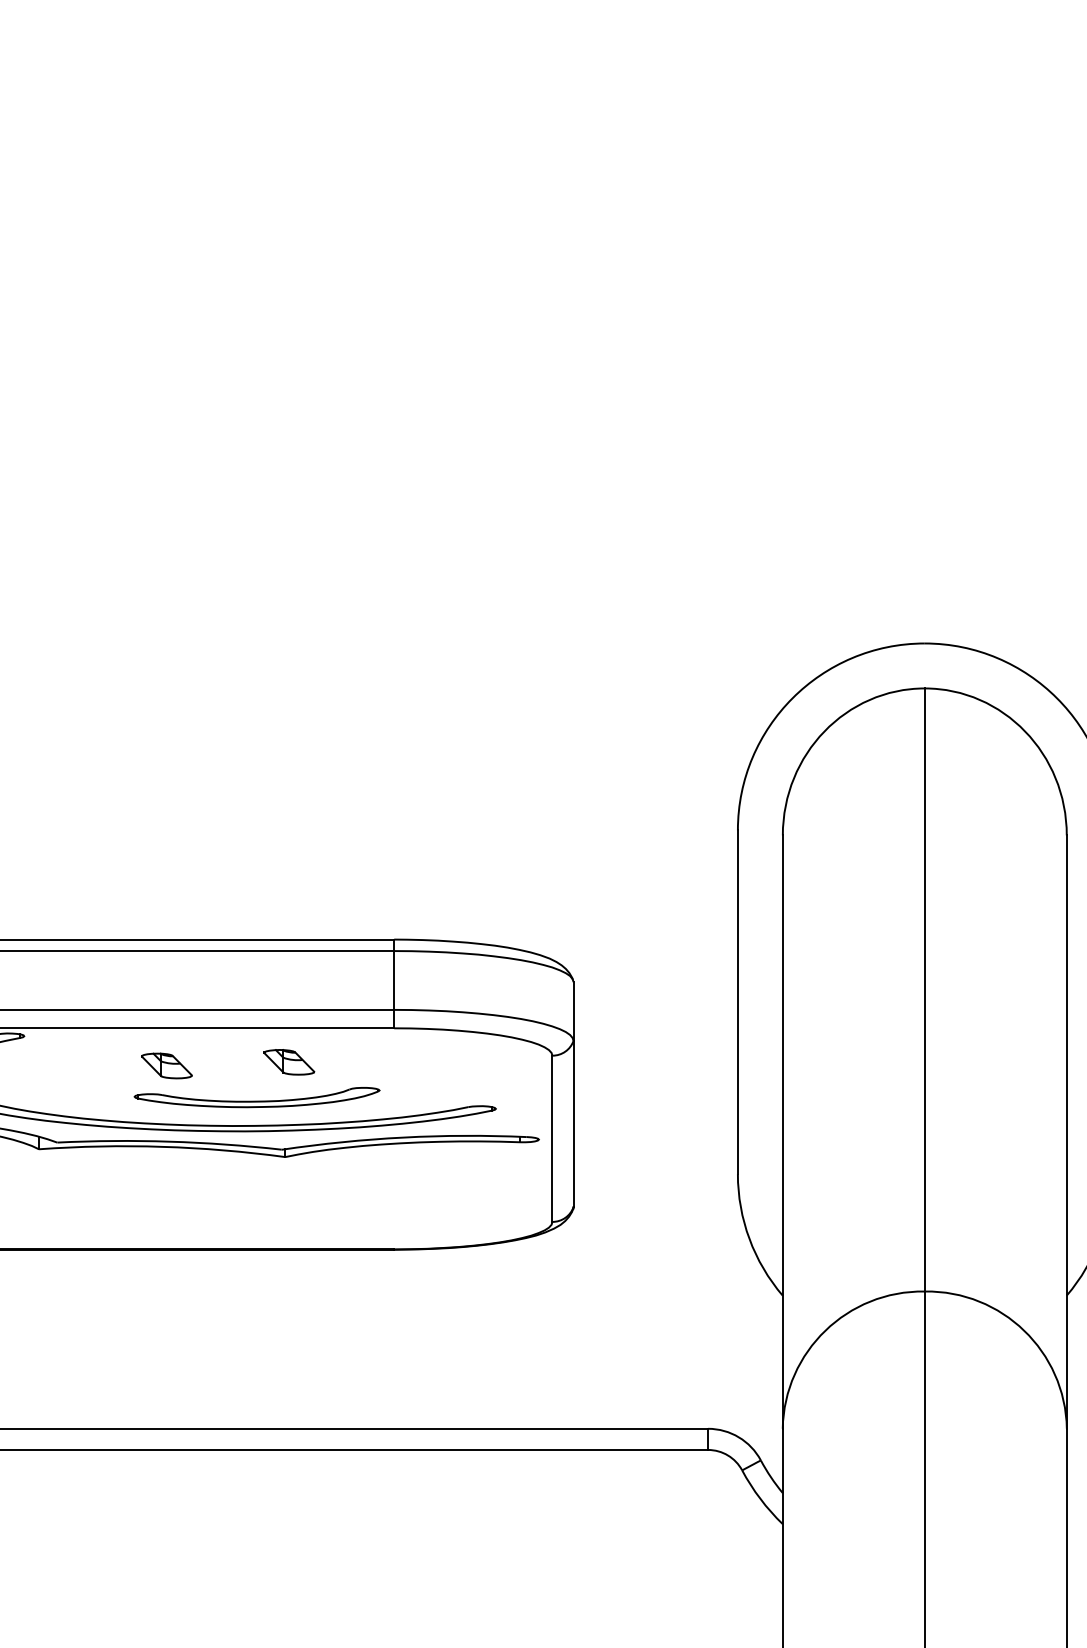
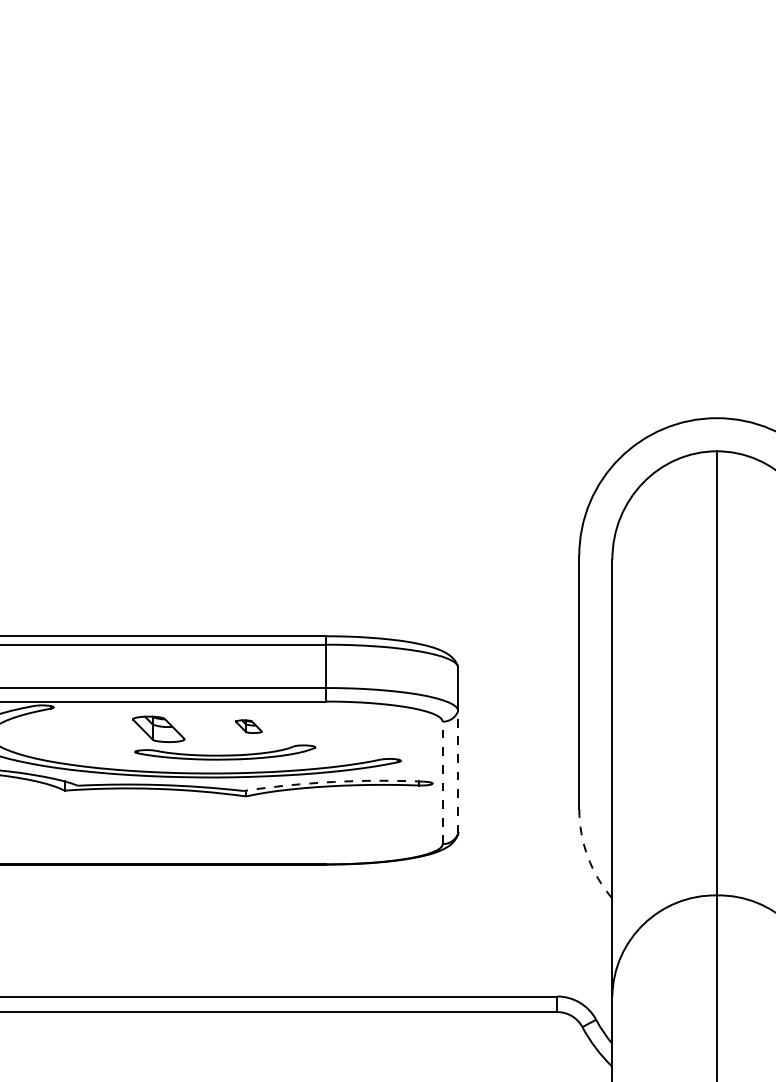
part: (289, 1062) -> (249, 726), size x0.7
part: (166, 1065) -> (158, 728), size x1.4
line: (573, 1123) -> (458, 771), solid -> dashed
arc: (403, 1137) -> (333, 781), solid -> dashed
line: (552, 1138) -> (442, 782), solid -> dashed
arc: (749, 1238) -> (587, 856), solid -> dashed

